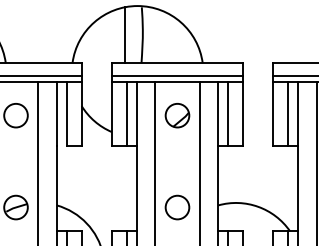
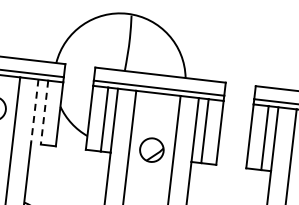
line: (125, 35) -> (112, 41), removed
line: (56, 114) -> (34, 112), solid -> dashed
line: (66, 114) -> (44, 113), solid -> dashed
part: (177, 115) -> (151, 149), moved

